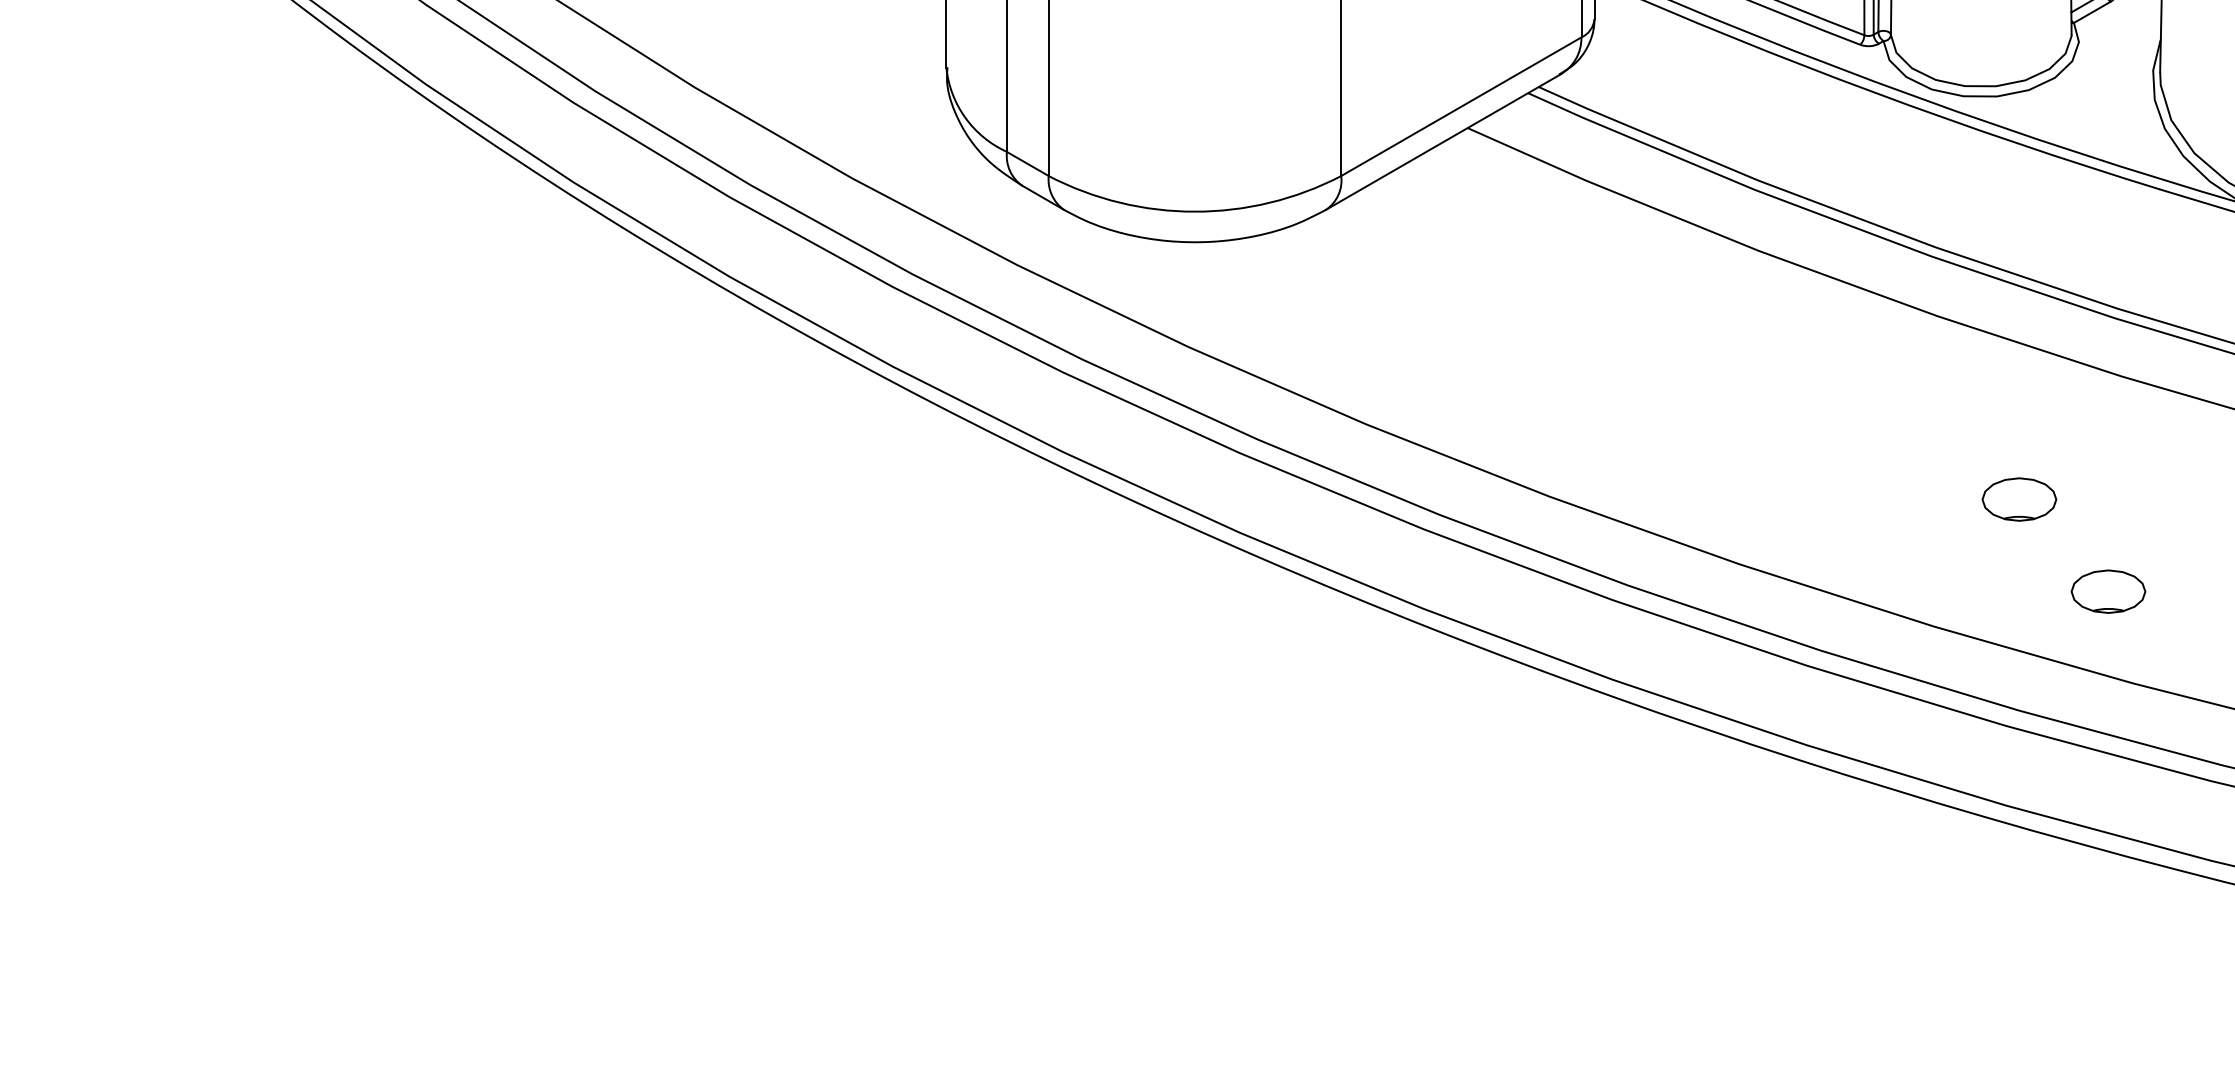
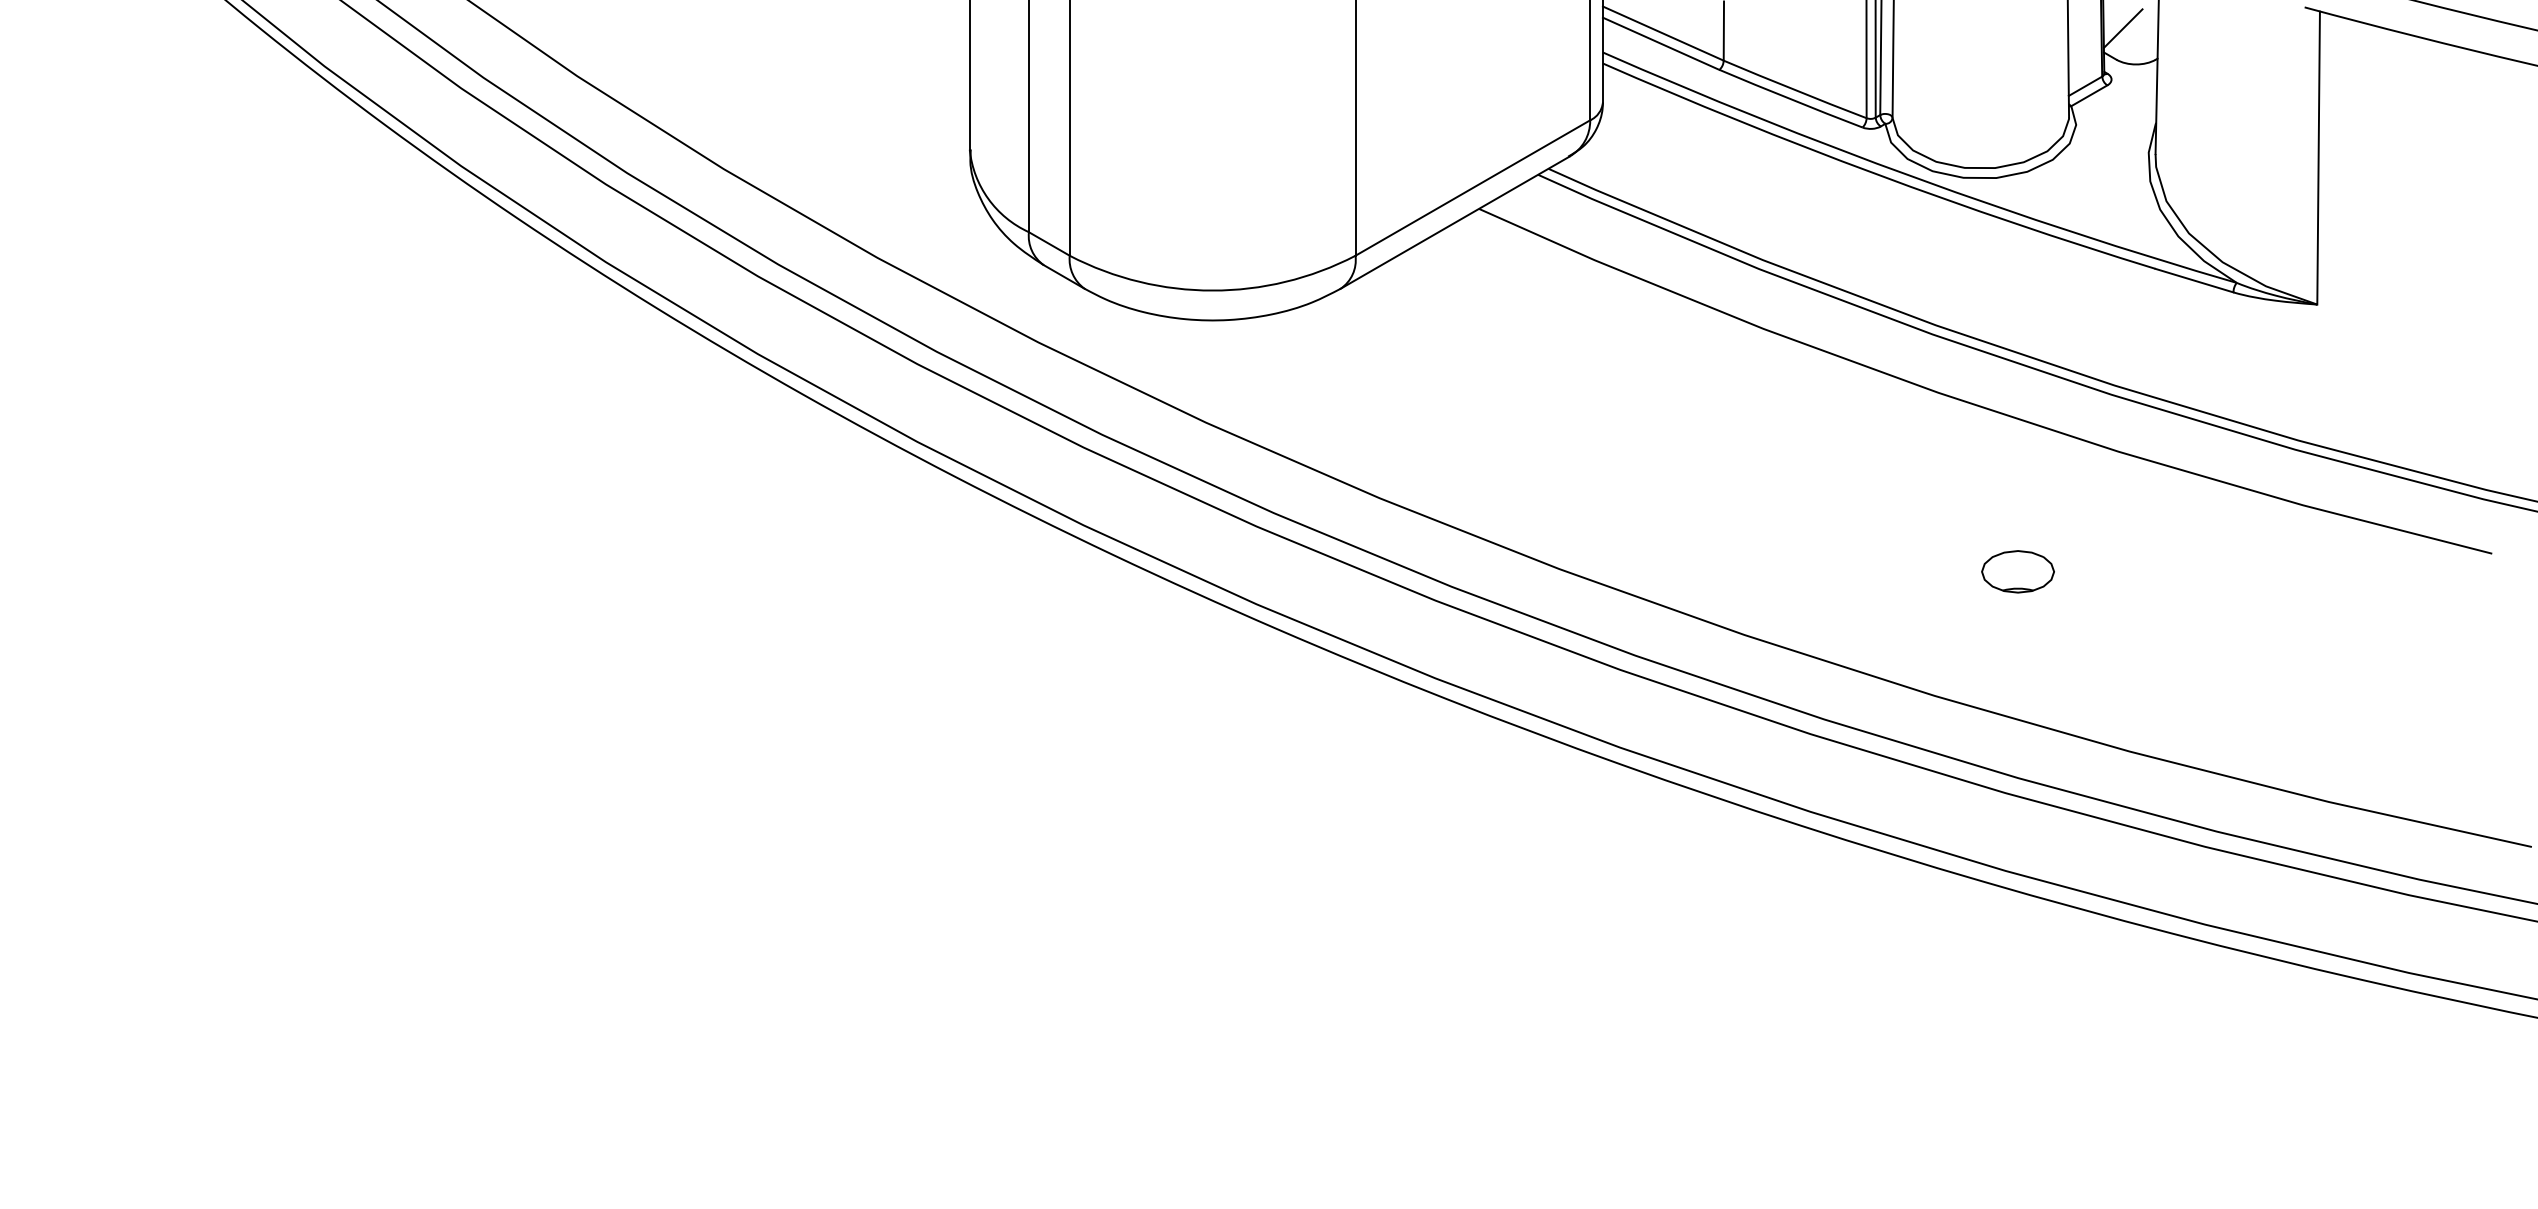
part: (2107, 591) -> (2104, 661), removed

